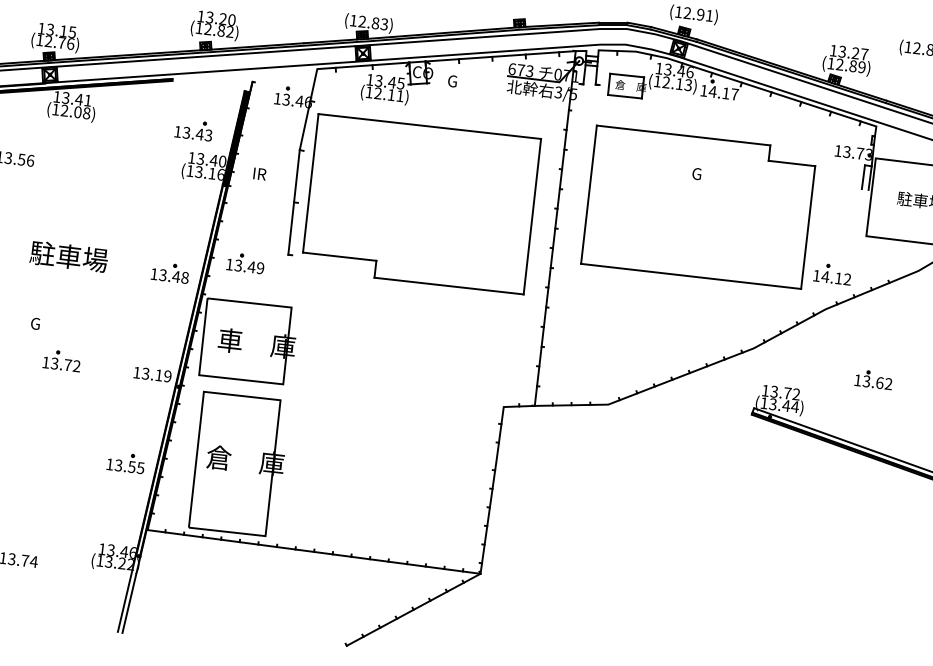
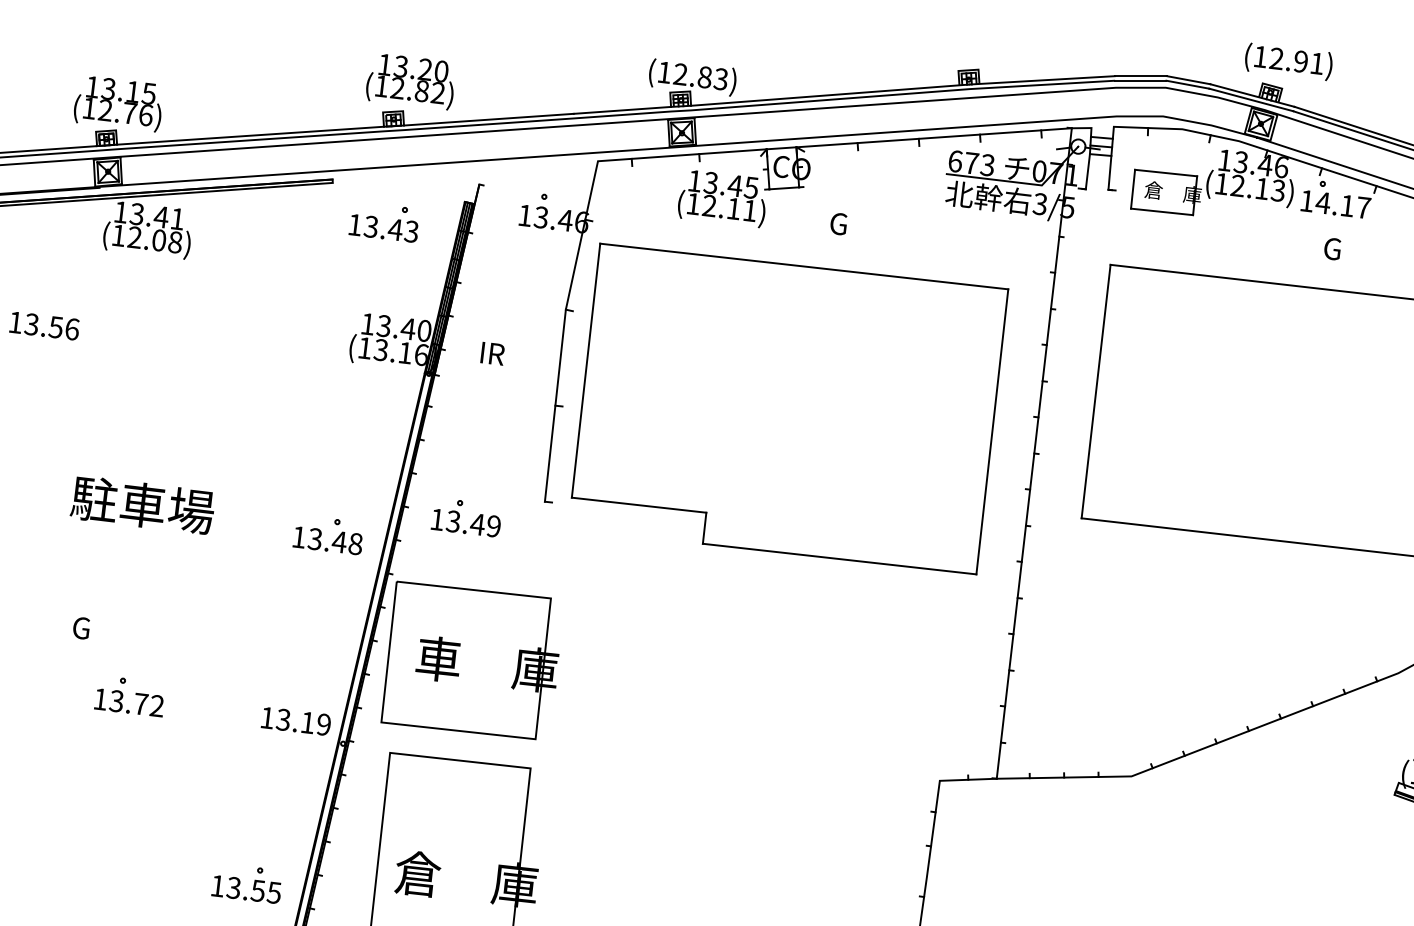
text: (452, 81) -> (838, 224), moved
part: (193, 131) -> (383, 224), moved
text: (696, 174) -> (1331, 249), moved

